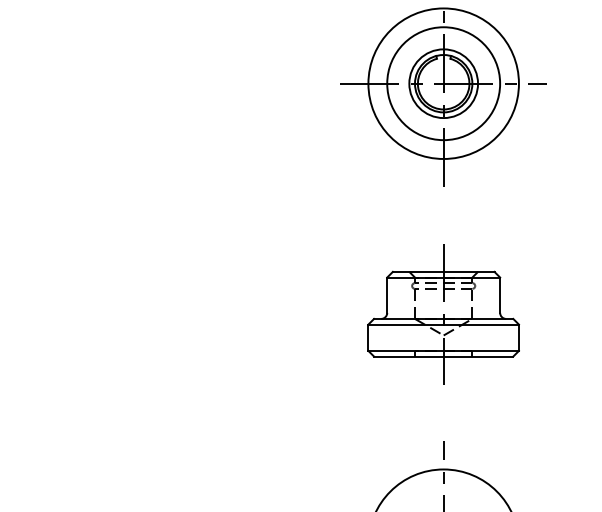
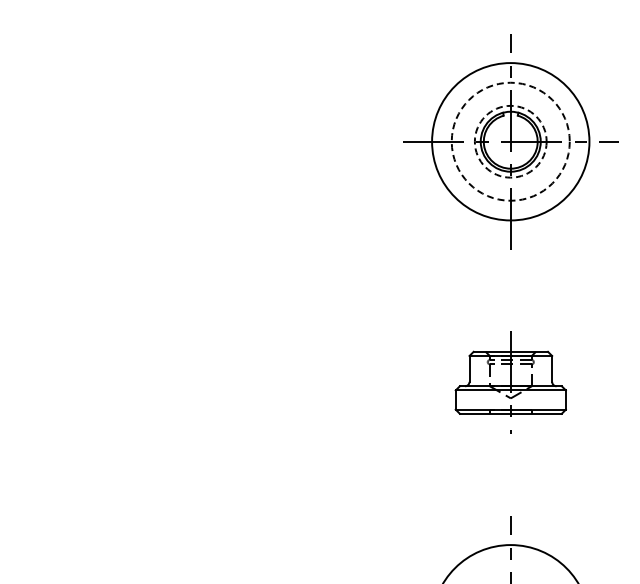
circle: (443, 83) -> (510, 141), solid -> dashed
circle: (443, 83) -> (510, 141), solid -> dashed
part: (443, 313) -> (510, 382), size x0.7

